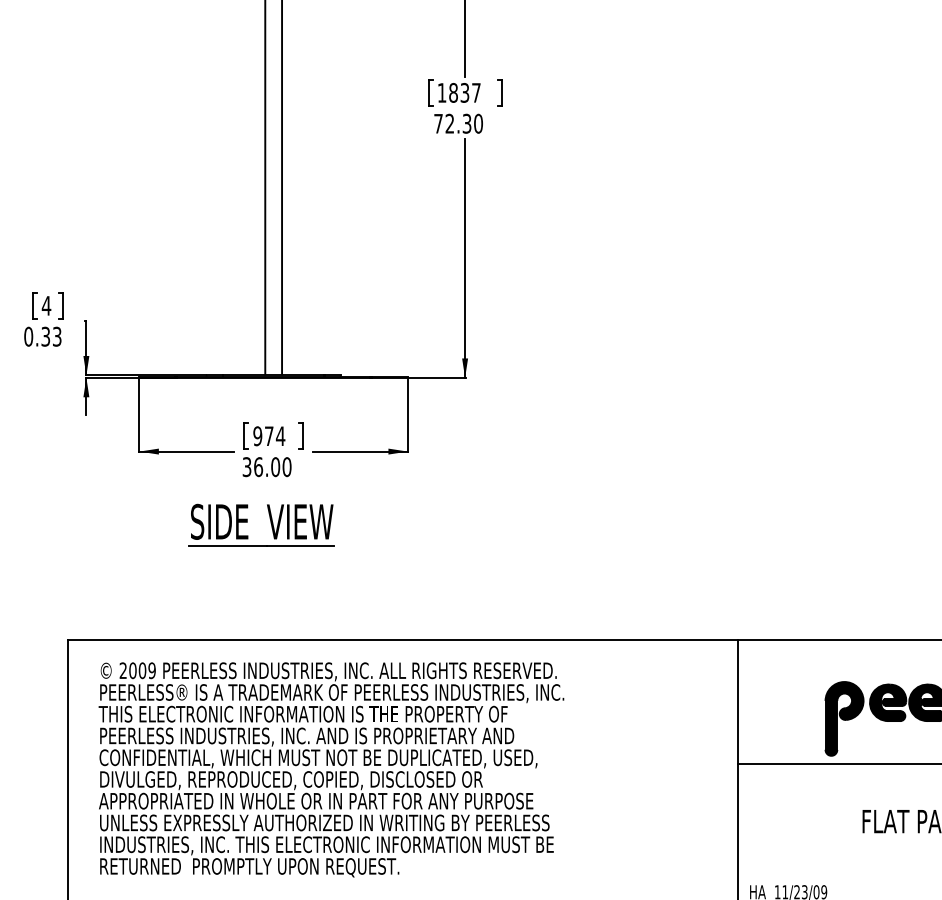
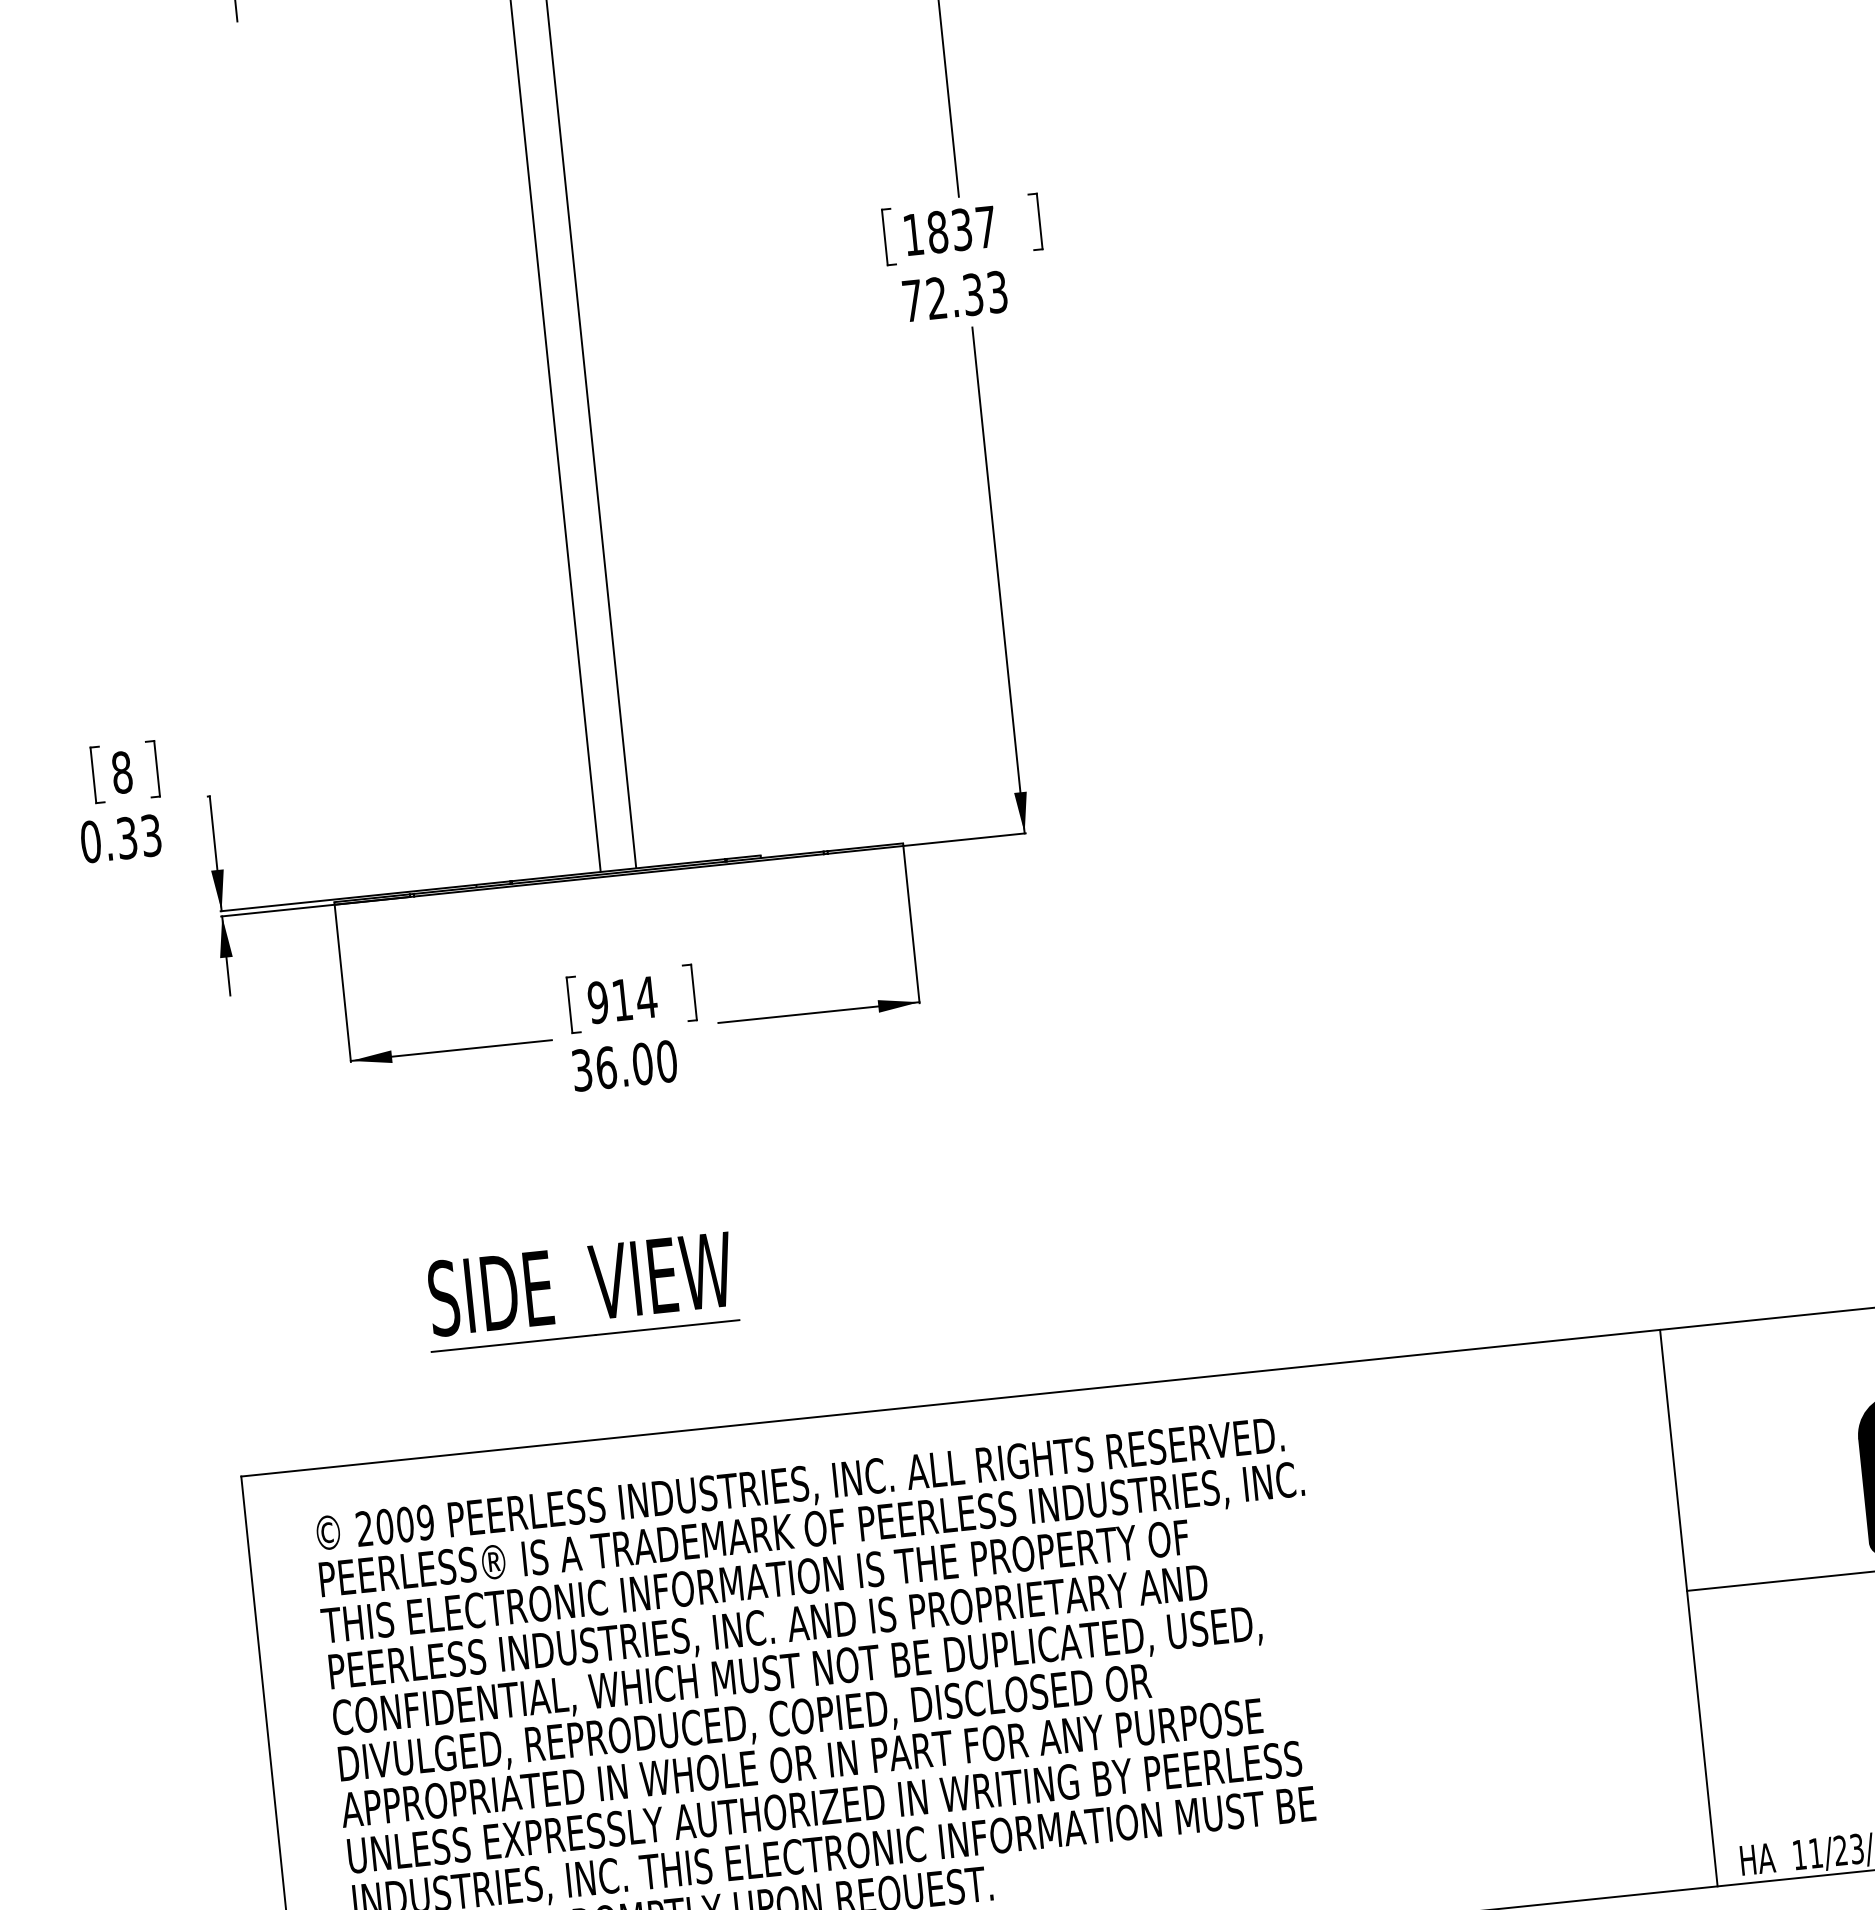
text: (478, 123) -> (997, 291), 72.30 -> 72.33
text: (46, 305) -> (121, 771), 4 -> 8
text: (269, 435) -> (622, 998), 974 -> 914
part: (270, 523) -> (598, 1285), moved

